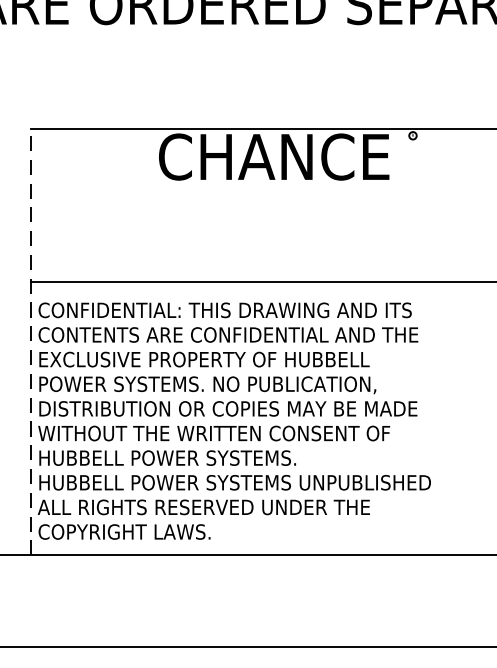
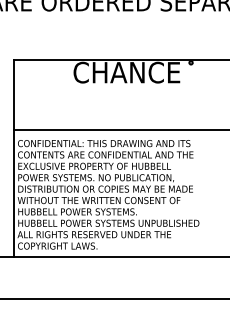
line: (31, 340) -> (14, 157), dashed -> solid

